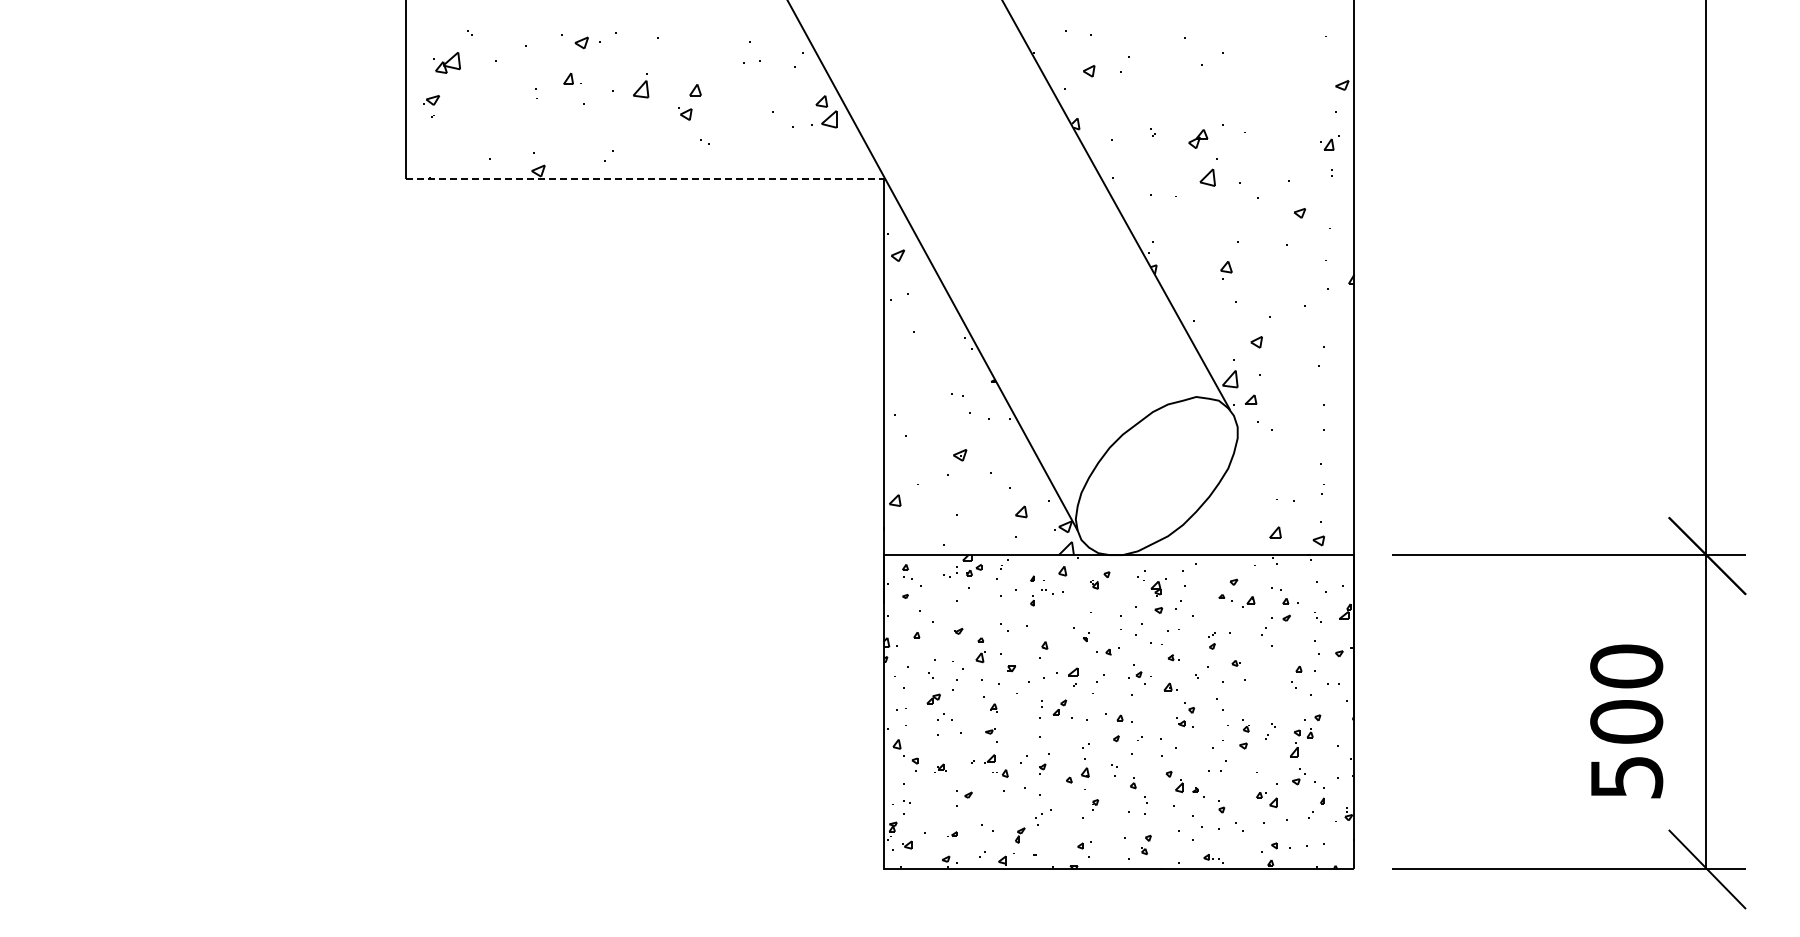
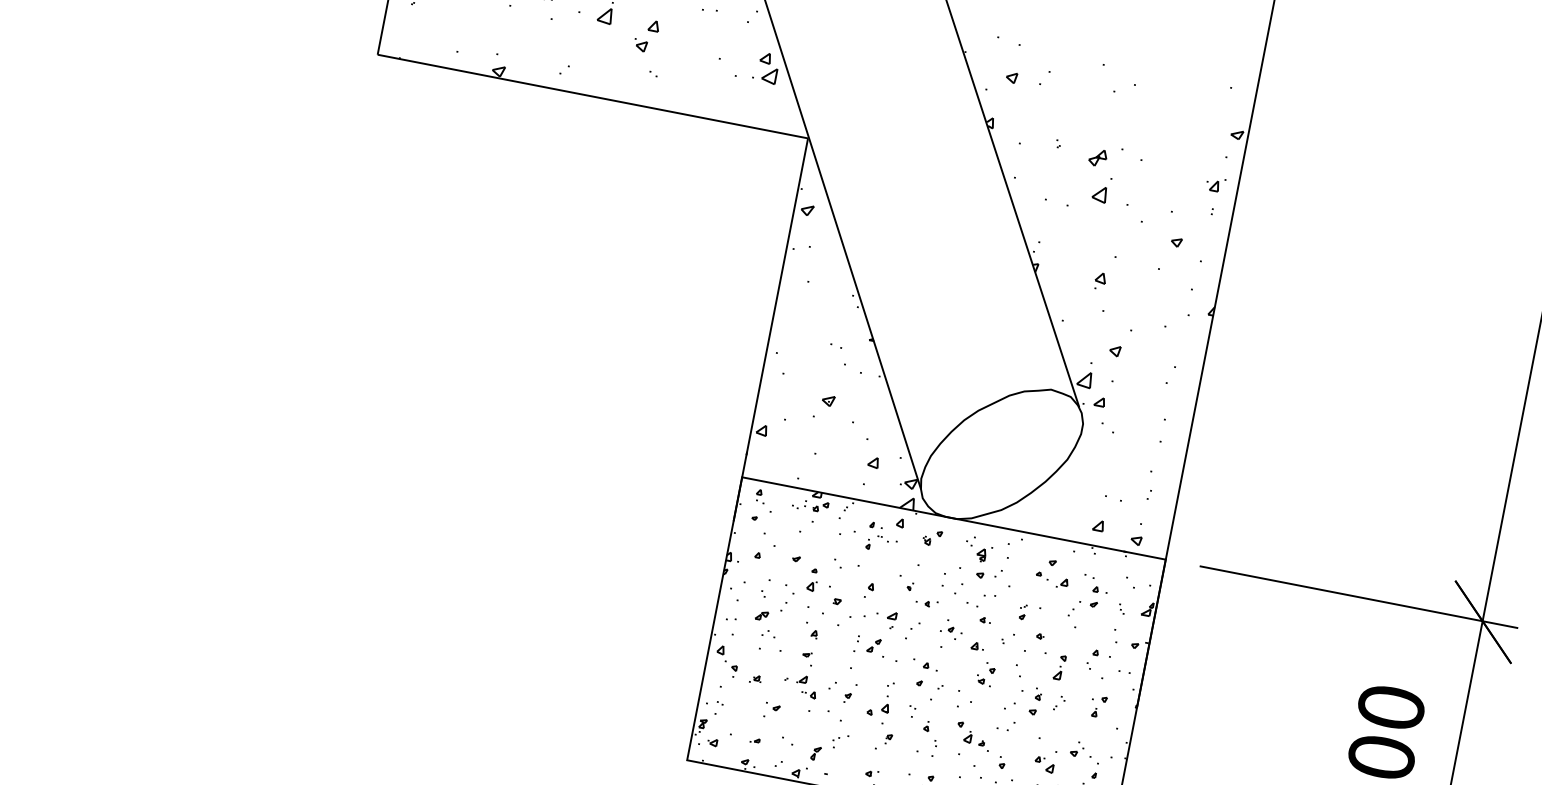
line: (645, 178) -> (593, 96), dashed -> solid
part: (1295, 743) -> (1059, 667), moved

